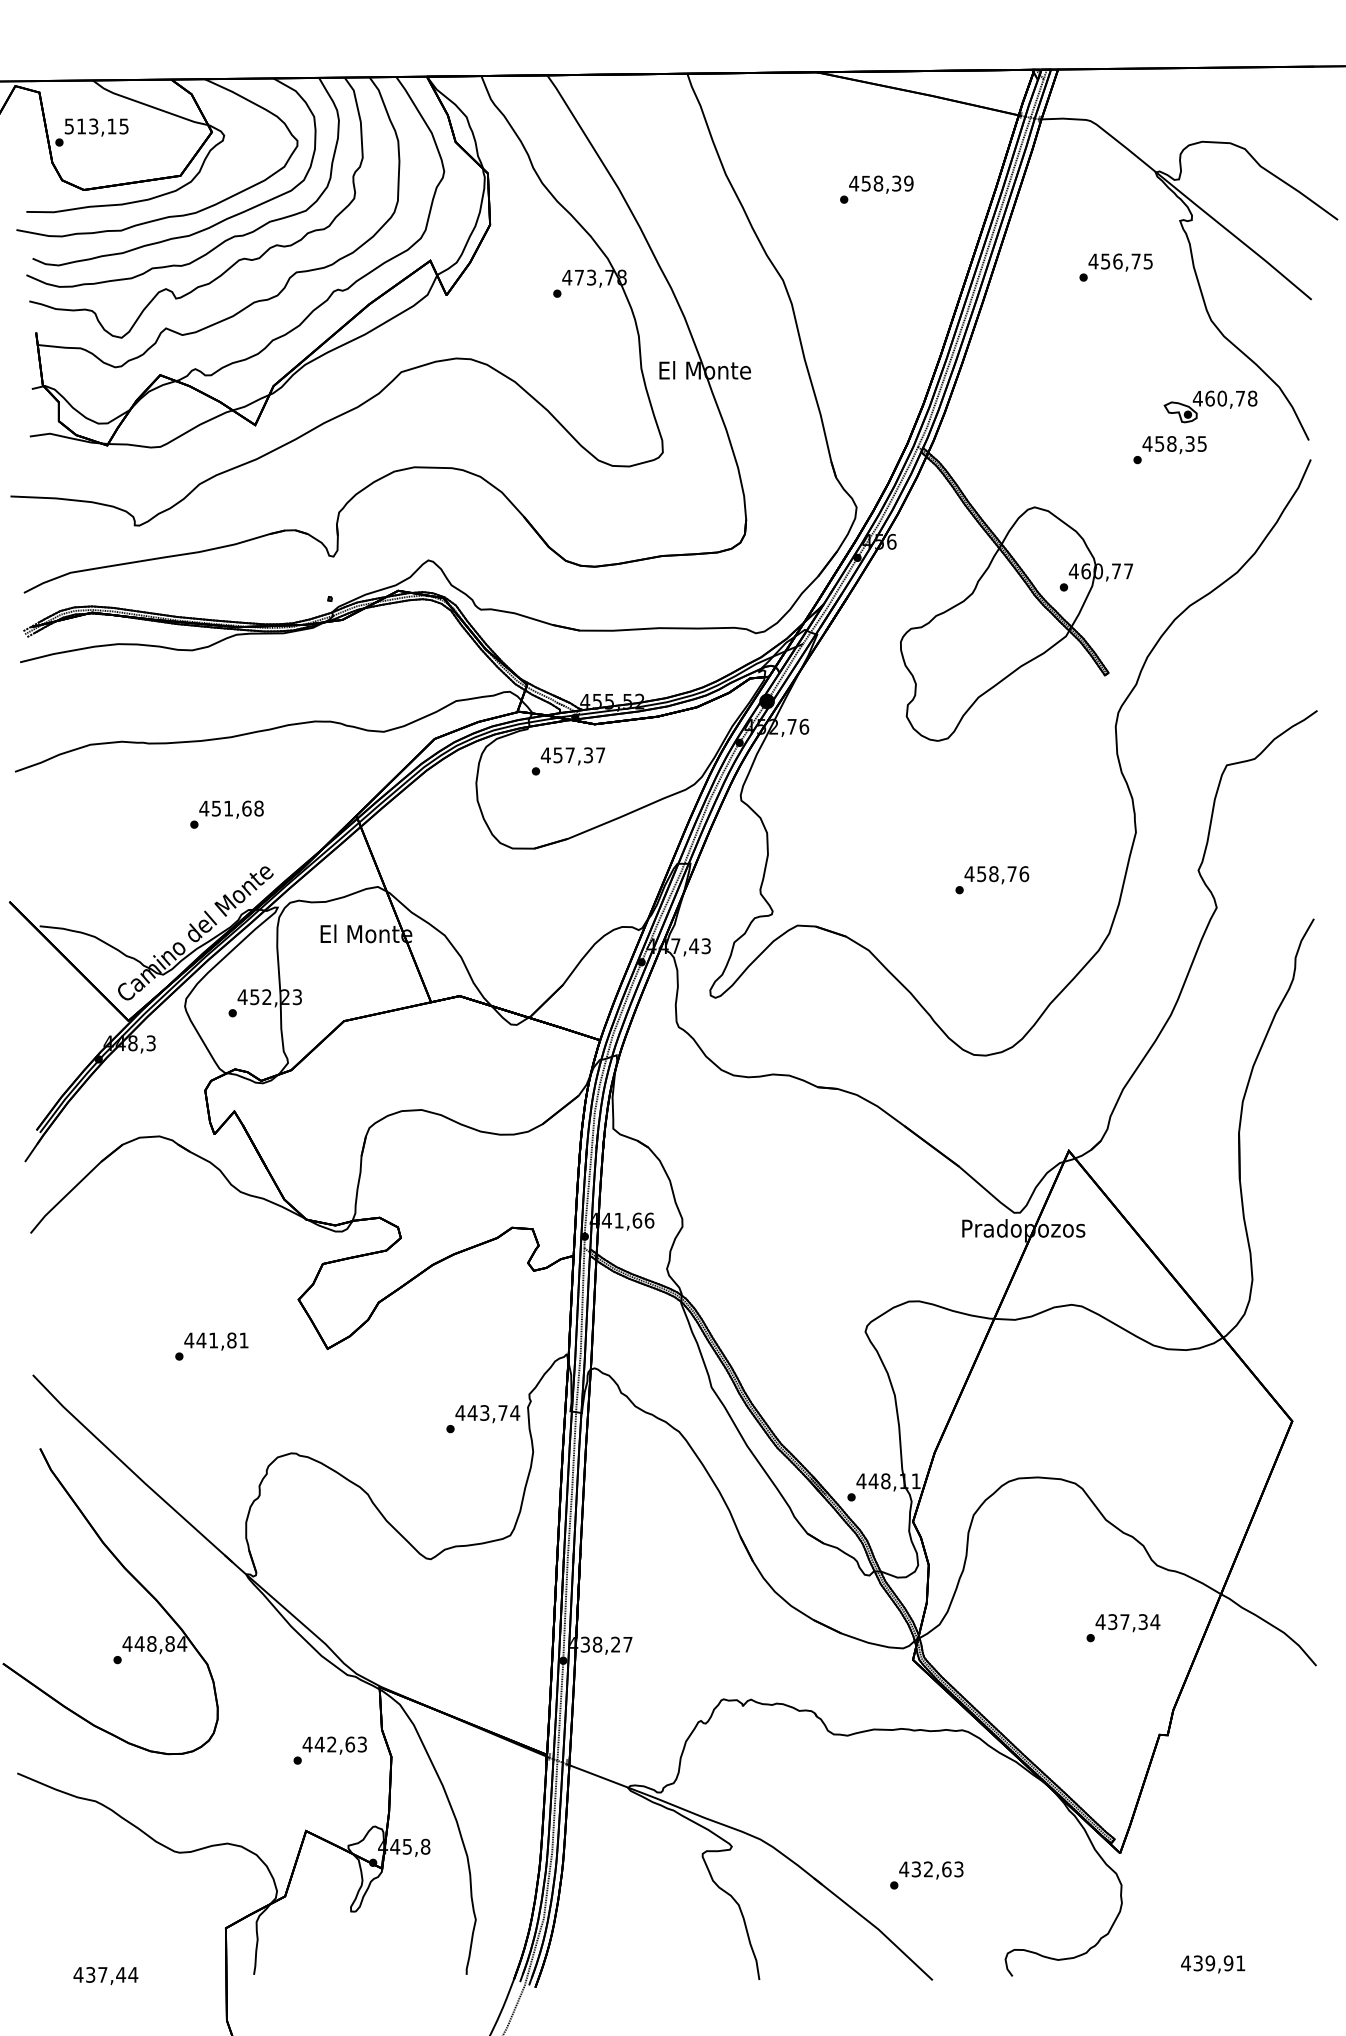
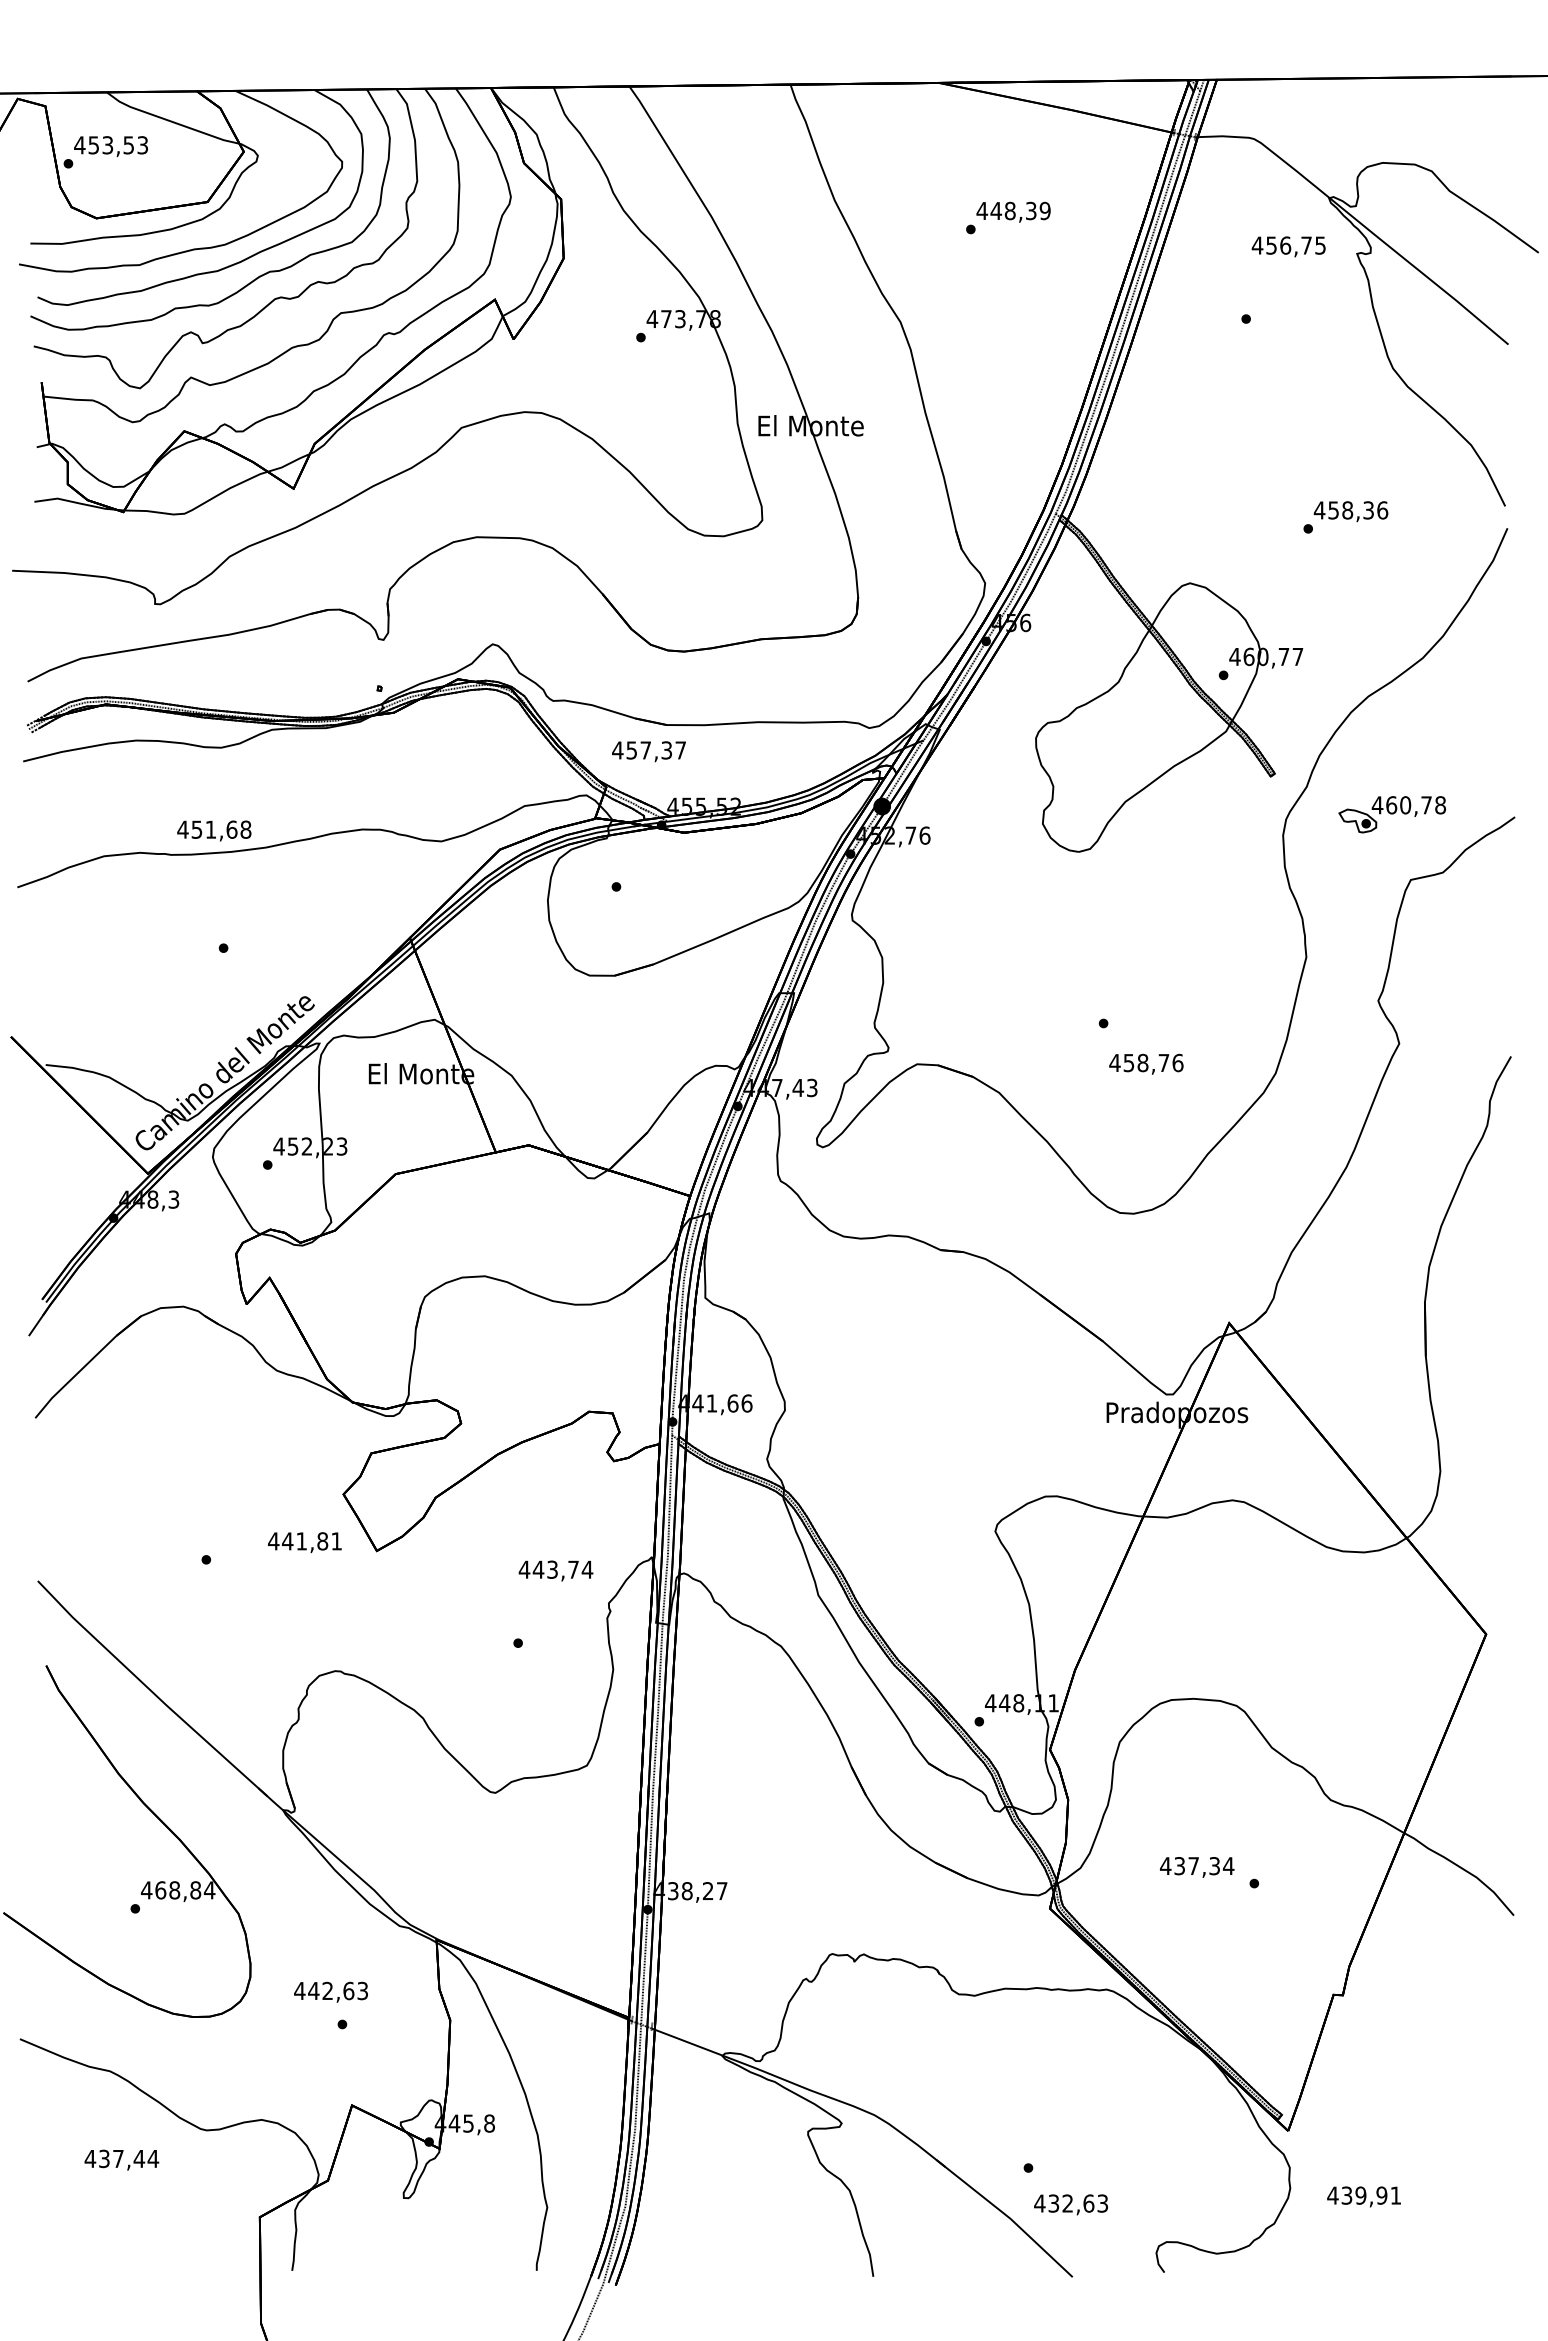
text: (96, 126) -> (110, 145), 513,15 -> 453,53
text: (866, 184) -> (996, 211), 458,39 -> 448,39
text: (1120, 262) -> (1288, 246), moved
part: (1210, 406) -> (1392, 814), moved
text: (1202, 444) -> (1382, 510), 458,35 -> 458,36
text: (572, 756) -> (648, 751), moved
text: (231, 809) -> (214, 830), moved
text: (996, 874) -> (1146, 1063), moved
text: (216, 1341) -> (304, 1542), moved
text: (487, 1413) -> (555, 1570), moved
text: (1128, 1623) -> (1197, 1867), moved
text: (139, 1644) -> (160, 1890), 448,84 -> 468,84
text: (334, 1744) -> (330, 1991), moved
text: (930, 1870) -> (1070, 2204), moved
text: (1212, 1964) -> (1363, 2196), moved
text: (105, 1975) -> (121, 2159), moved

